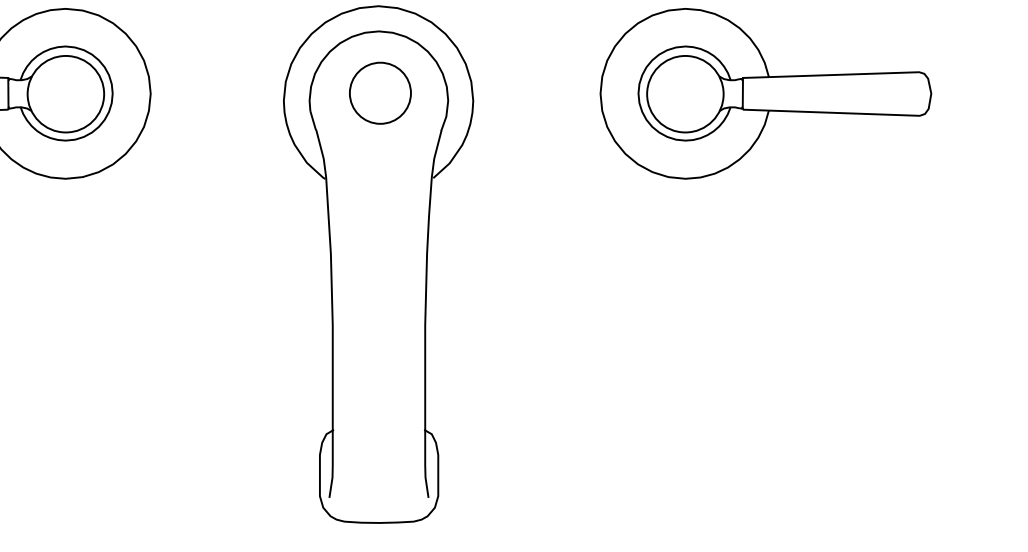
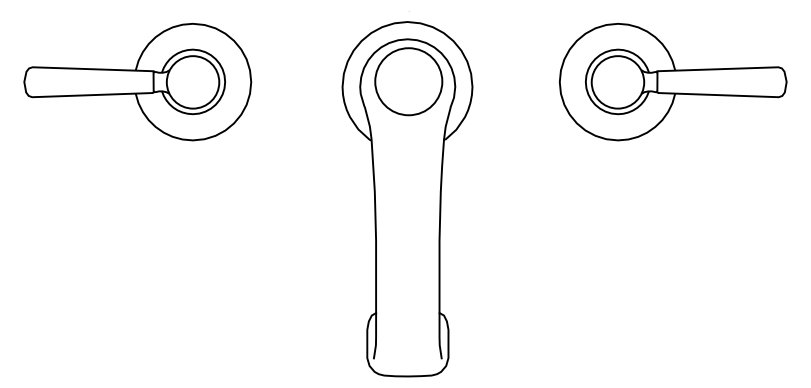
circle: (379, 92) -> (408, 81), size x1.6

